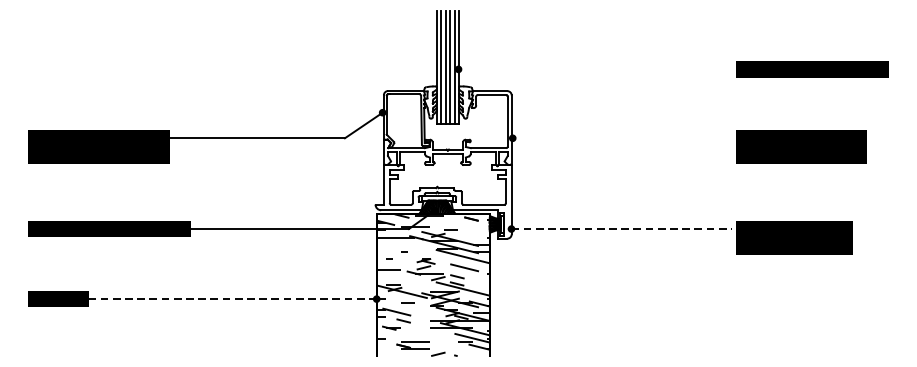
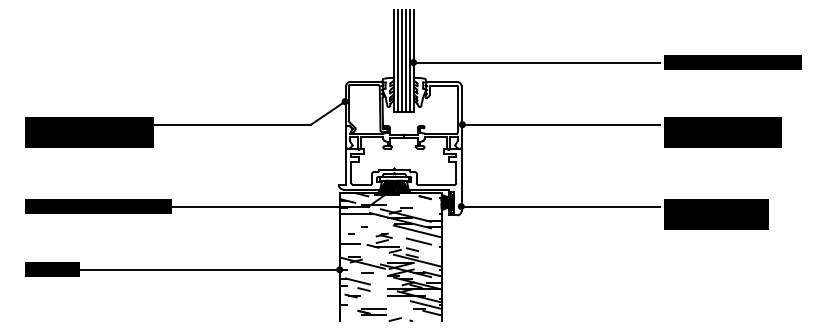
line: (594, 69) -> (536, 62), added
line: (622, 138) -> (561, 124), added
line: (621, 228) -> (560, 206), dashed -> solid
line: (225, 298) -> (203, 269), dashed -> solid

